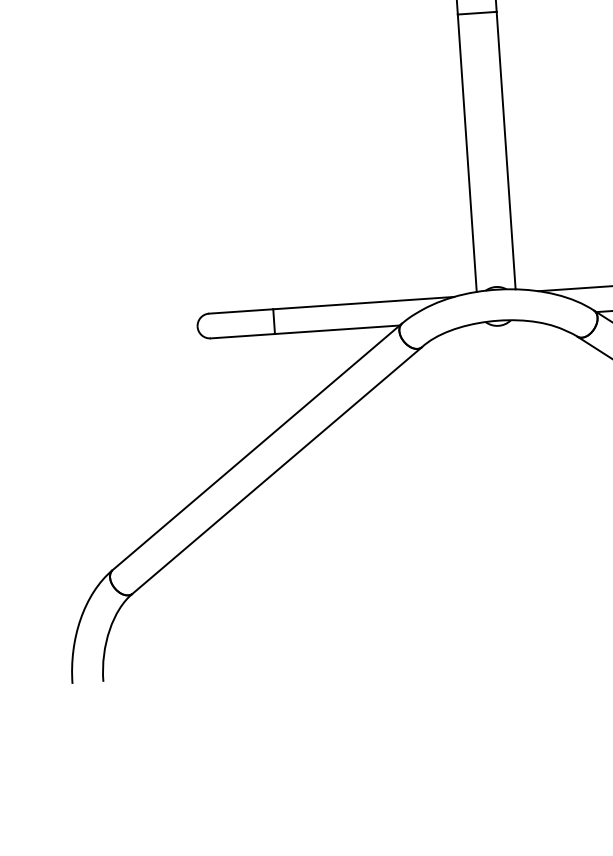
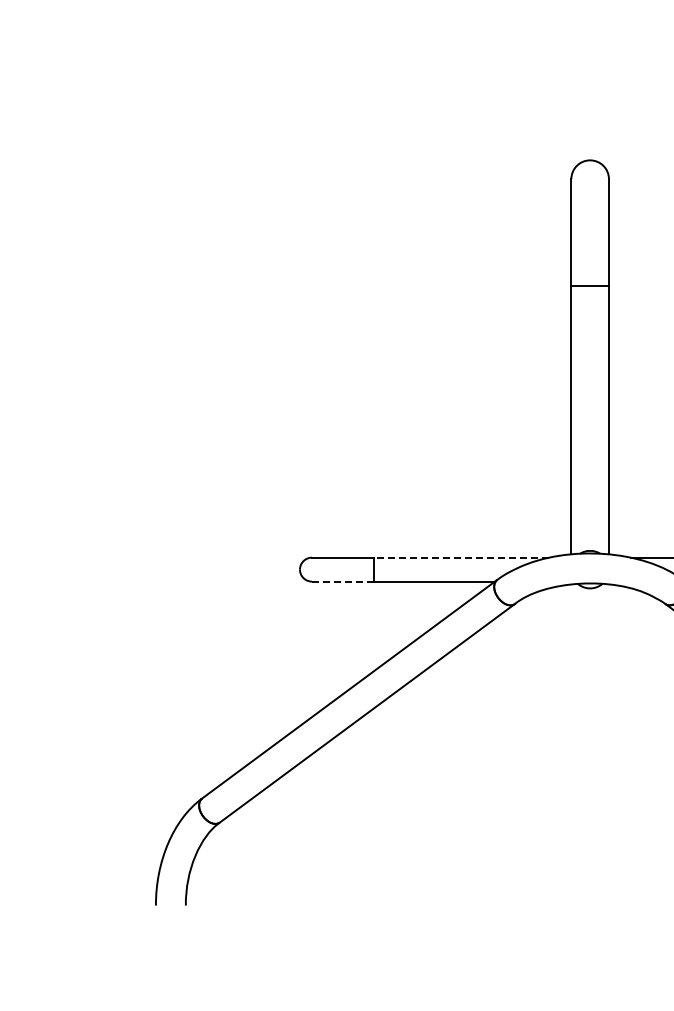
line: (363, 302) -> (461, 557), solid -> dashed
line: (242, 336) -> (342, 581), solid -> dashed

